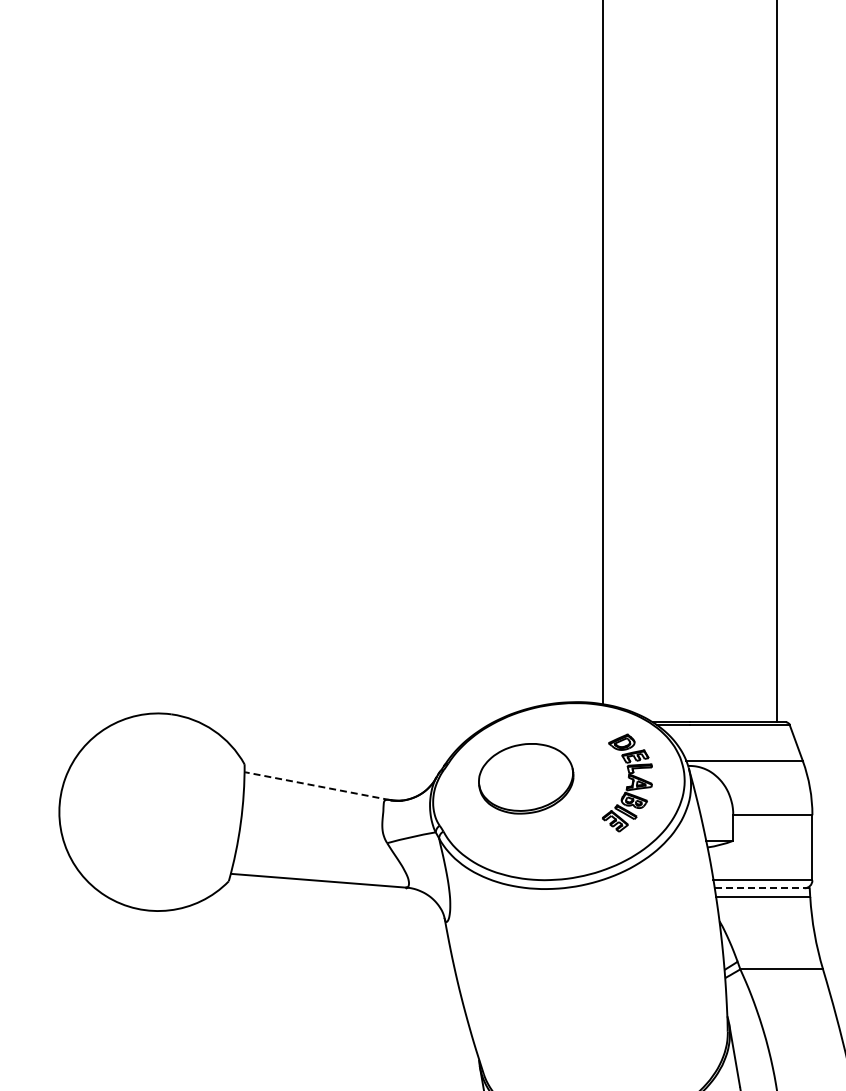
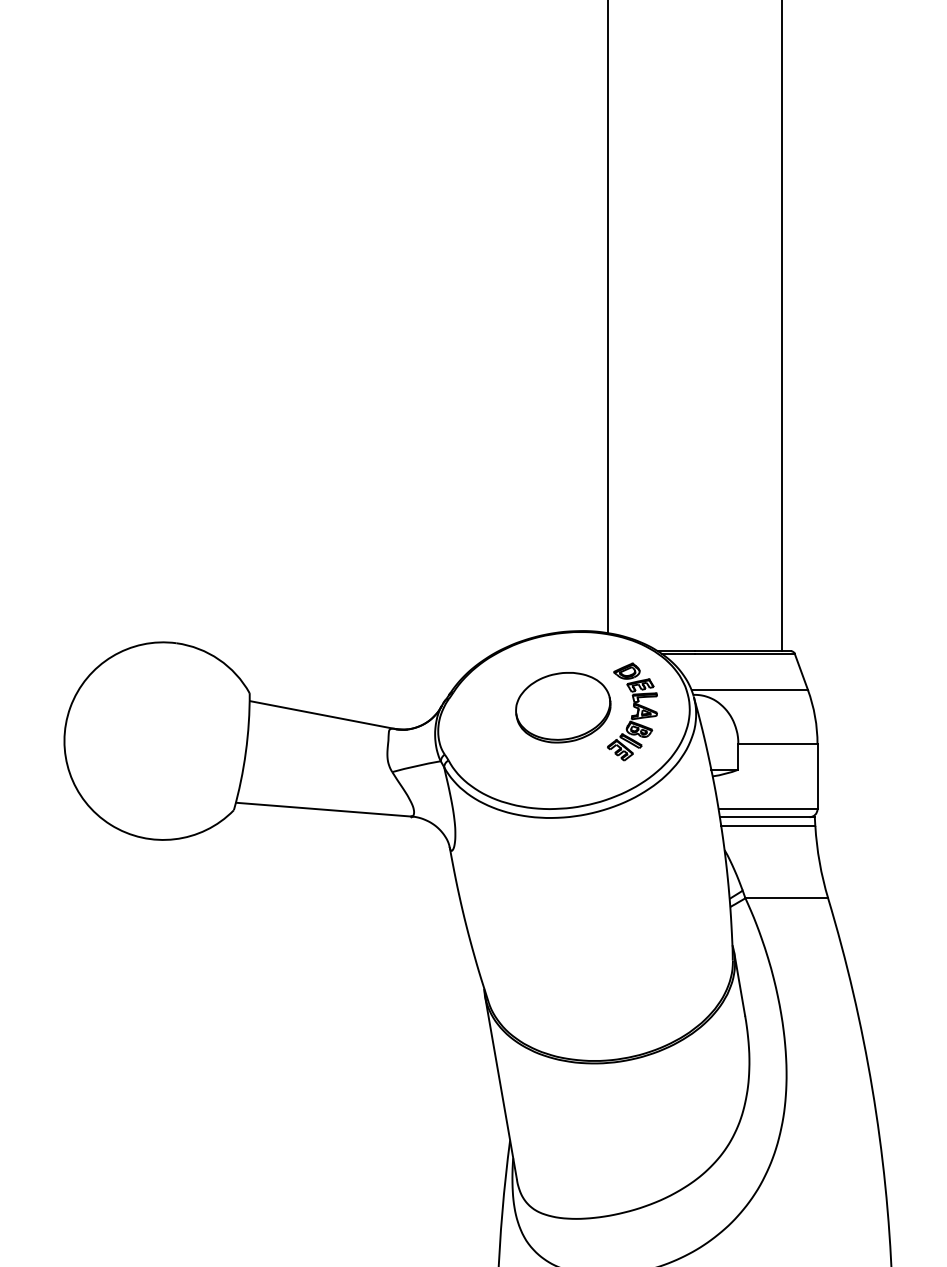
part: (526, 778) -> (563, 707), moved
line: (317, 786) -> (322, 715), dashed -> solid
line: (762, 888) -> (767, 817), dashed -> solid

